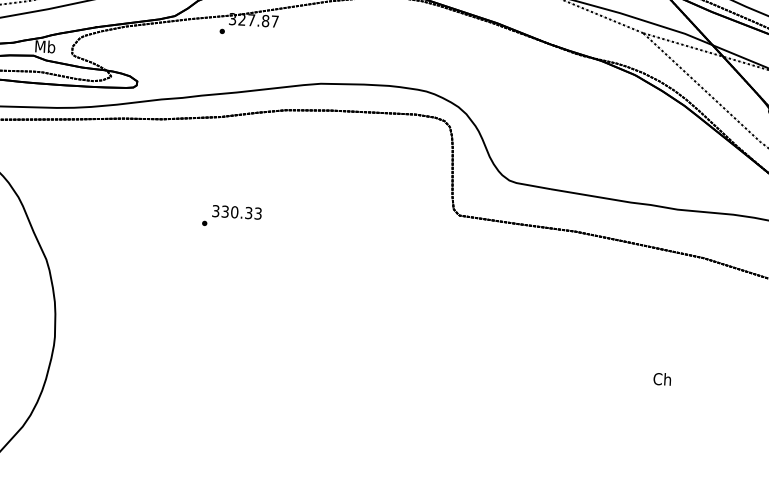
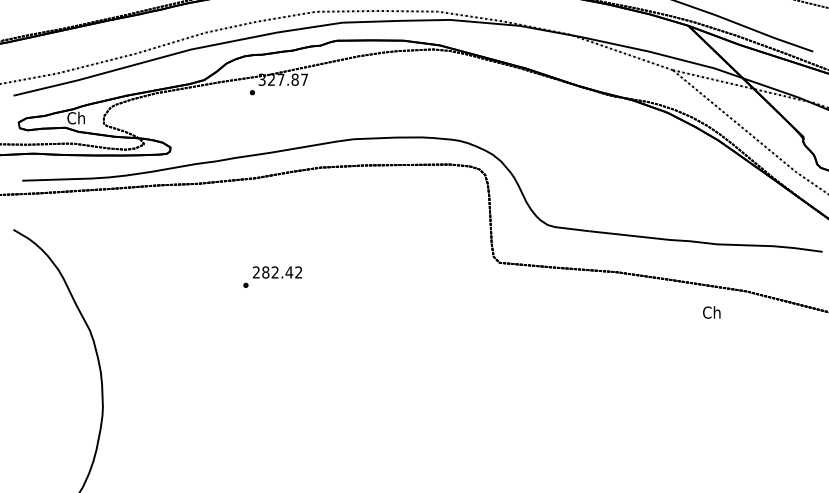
text: (45, 46) -> (76, 117), Mb -> Ch
text: (236, 212) -> (277, 272), 330.33 -> 282.42
text: (662, 379) -> (711, 312), moved

